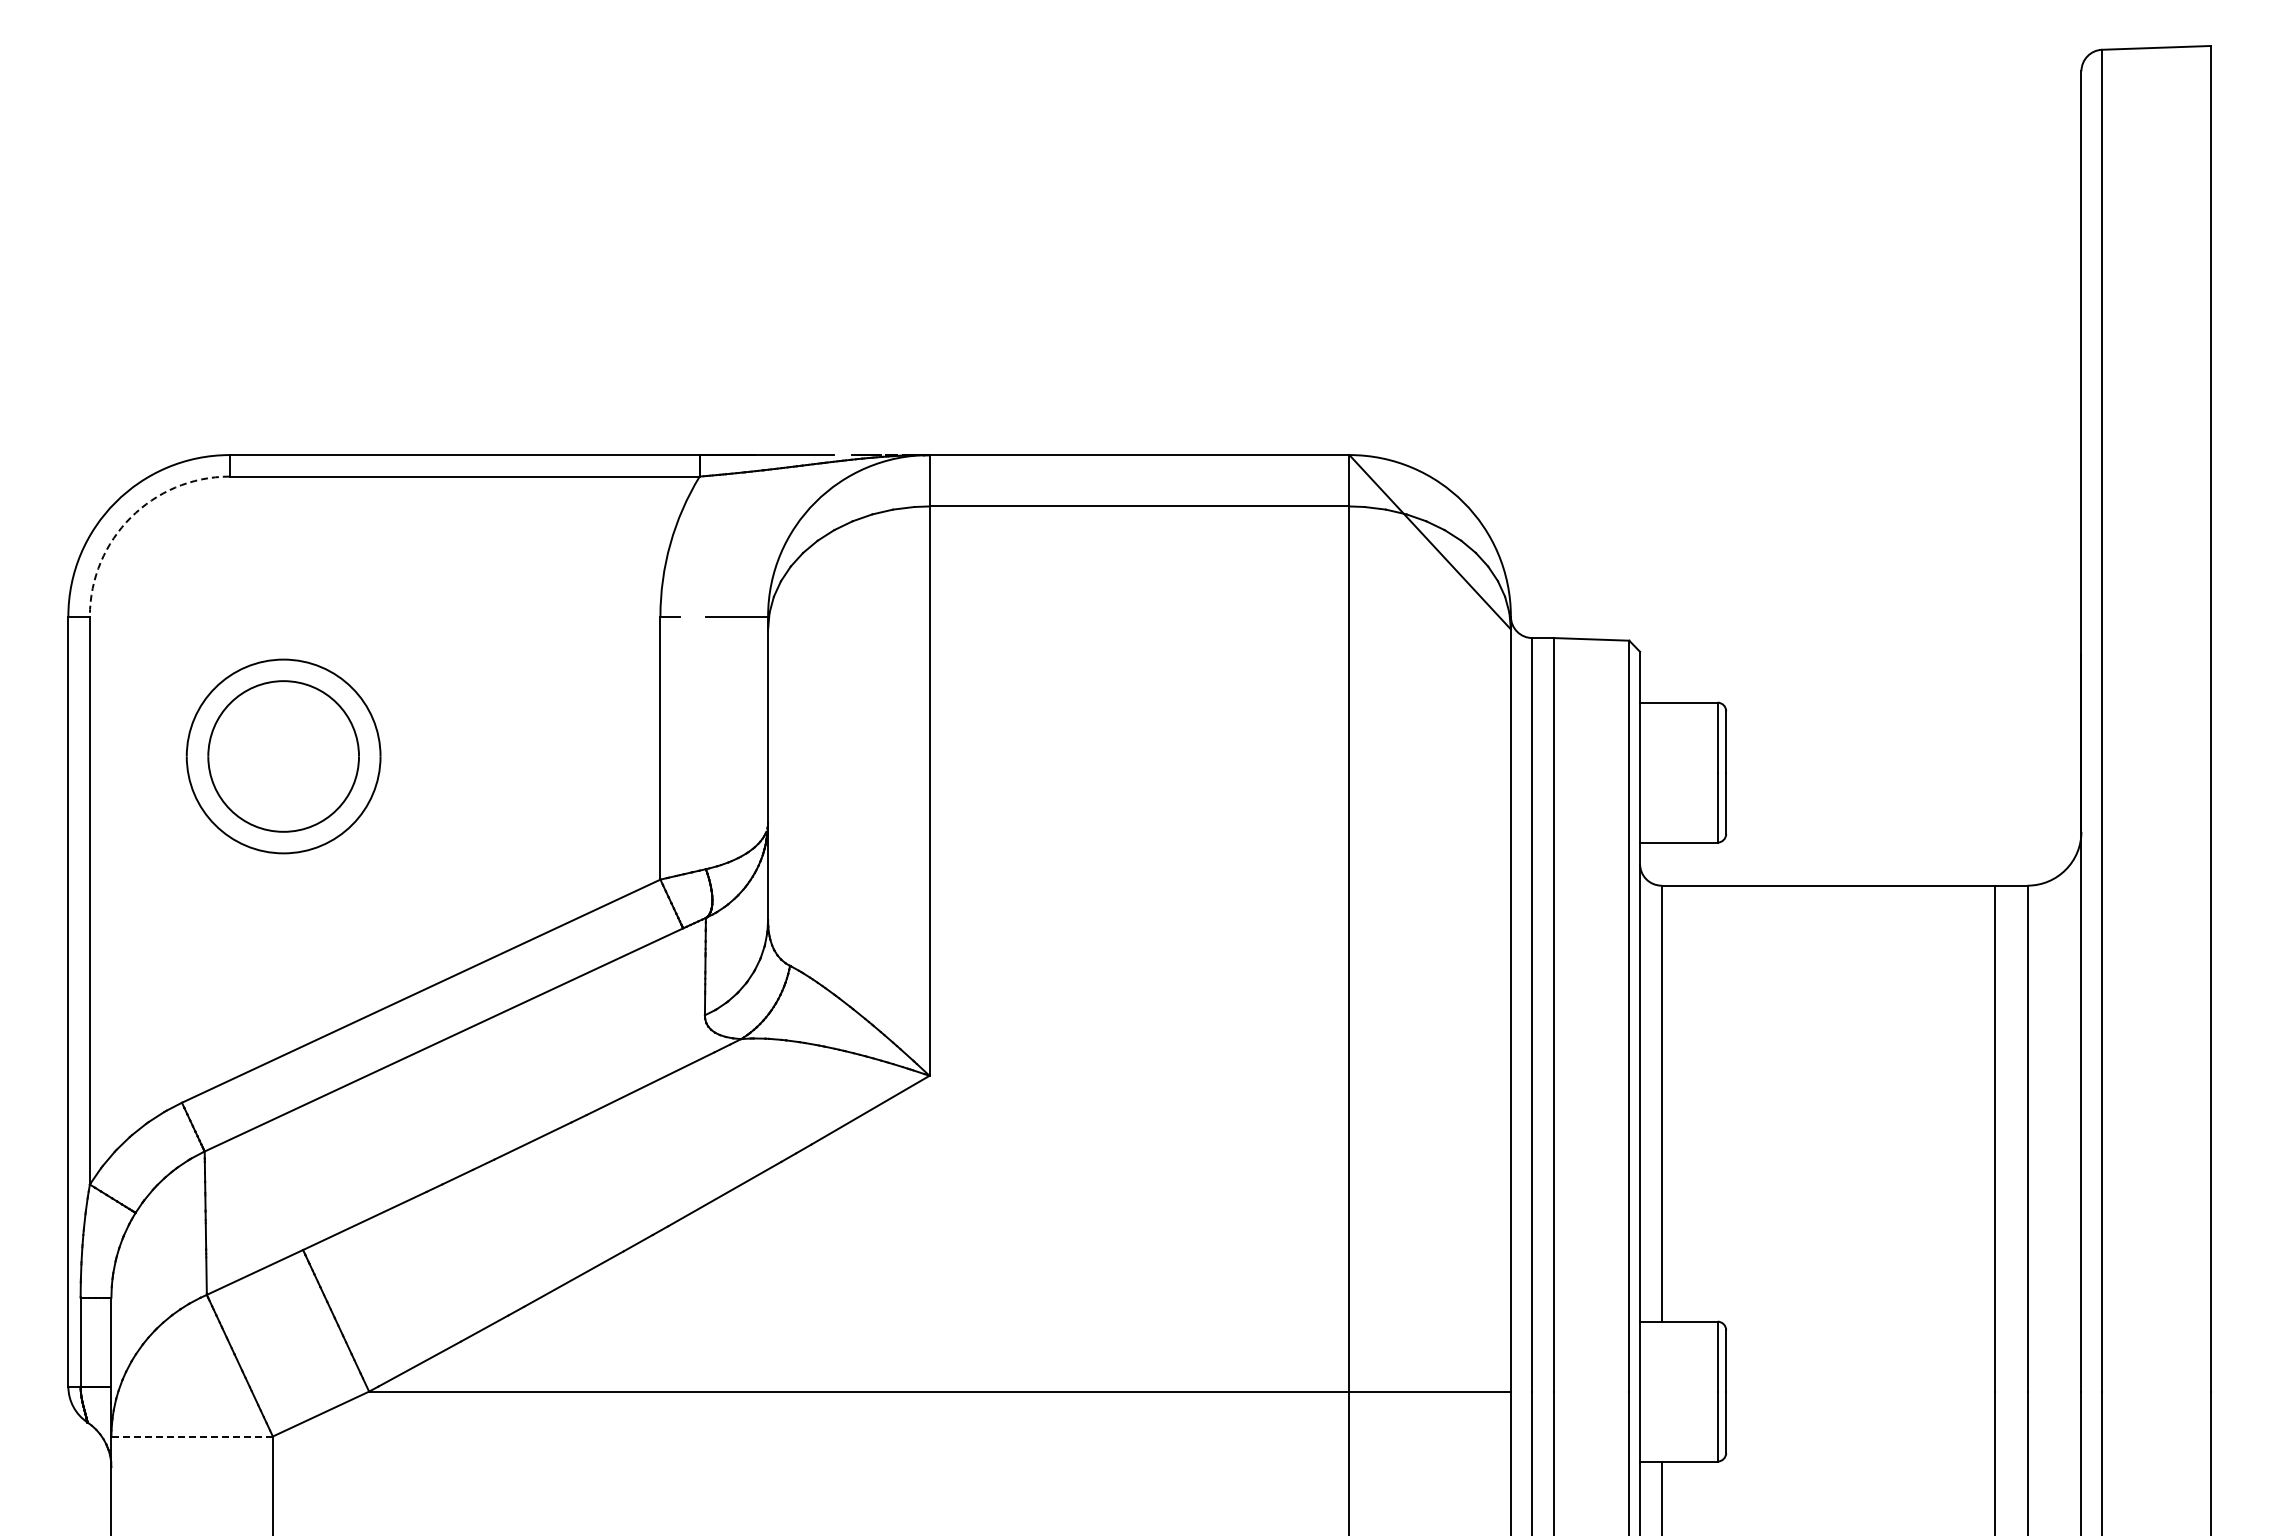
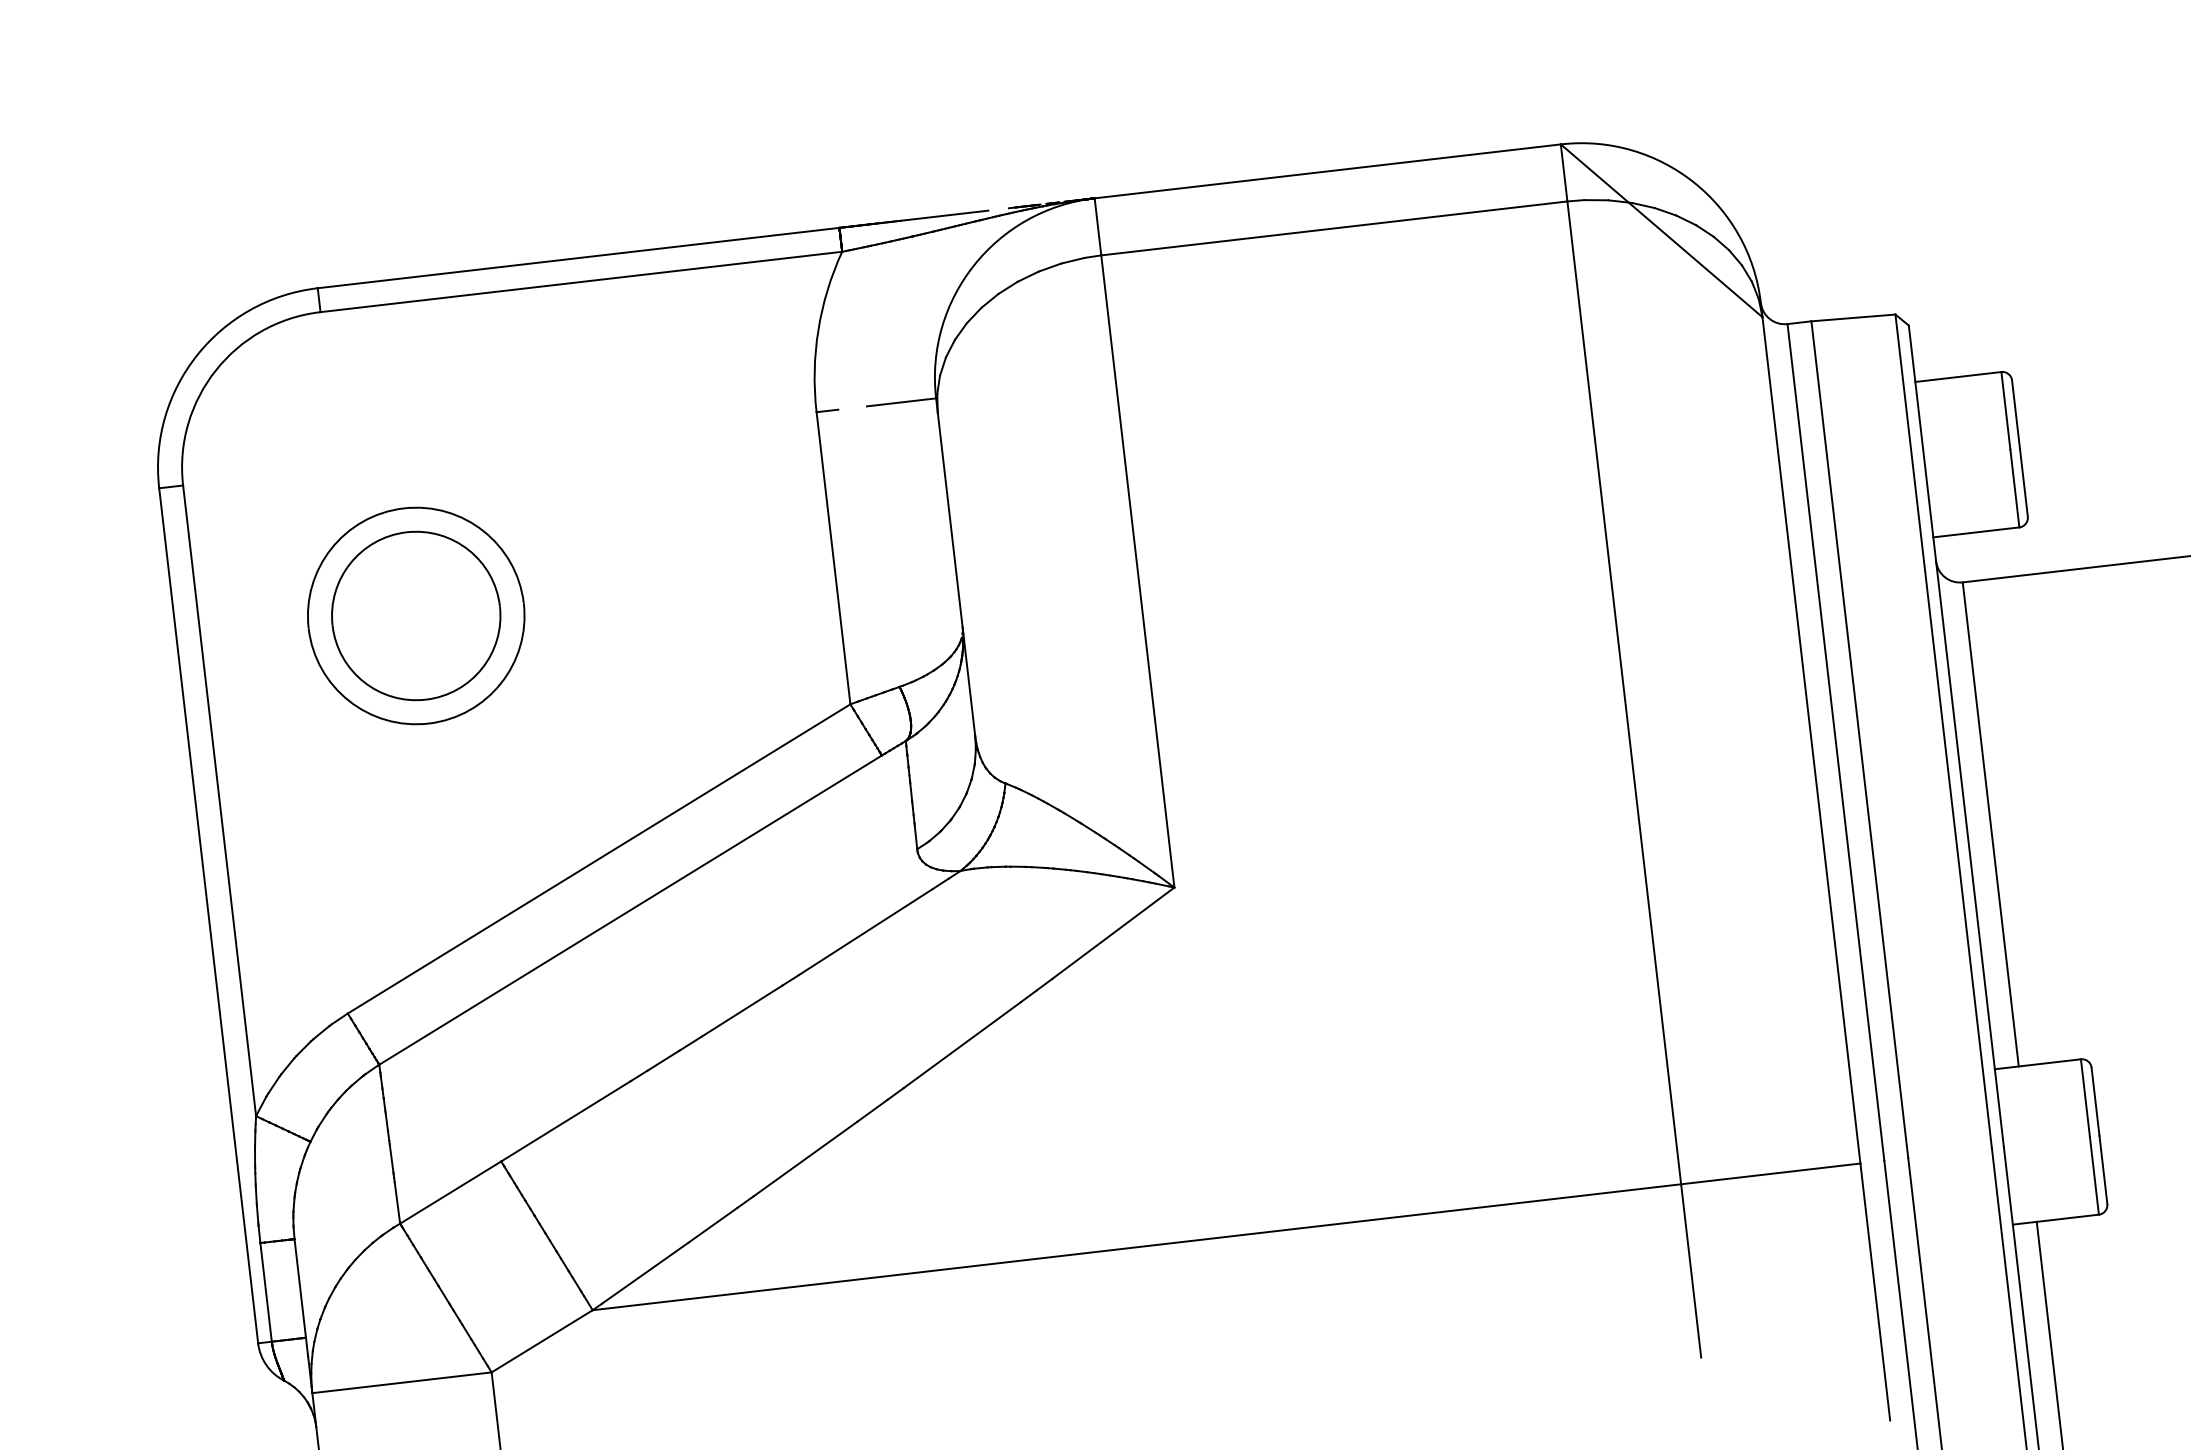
arc: (130, 517) -> (215, 370), dashed -> solid
line: (192, 1436) -> (402, 1382), dashed -> solid

